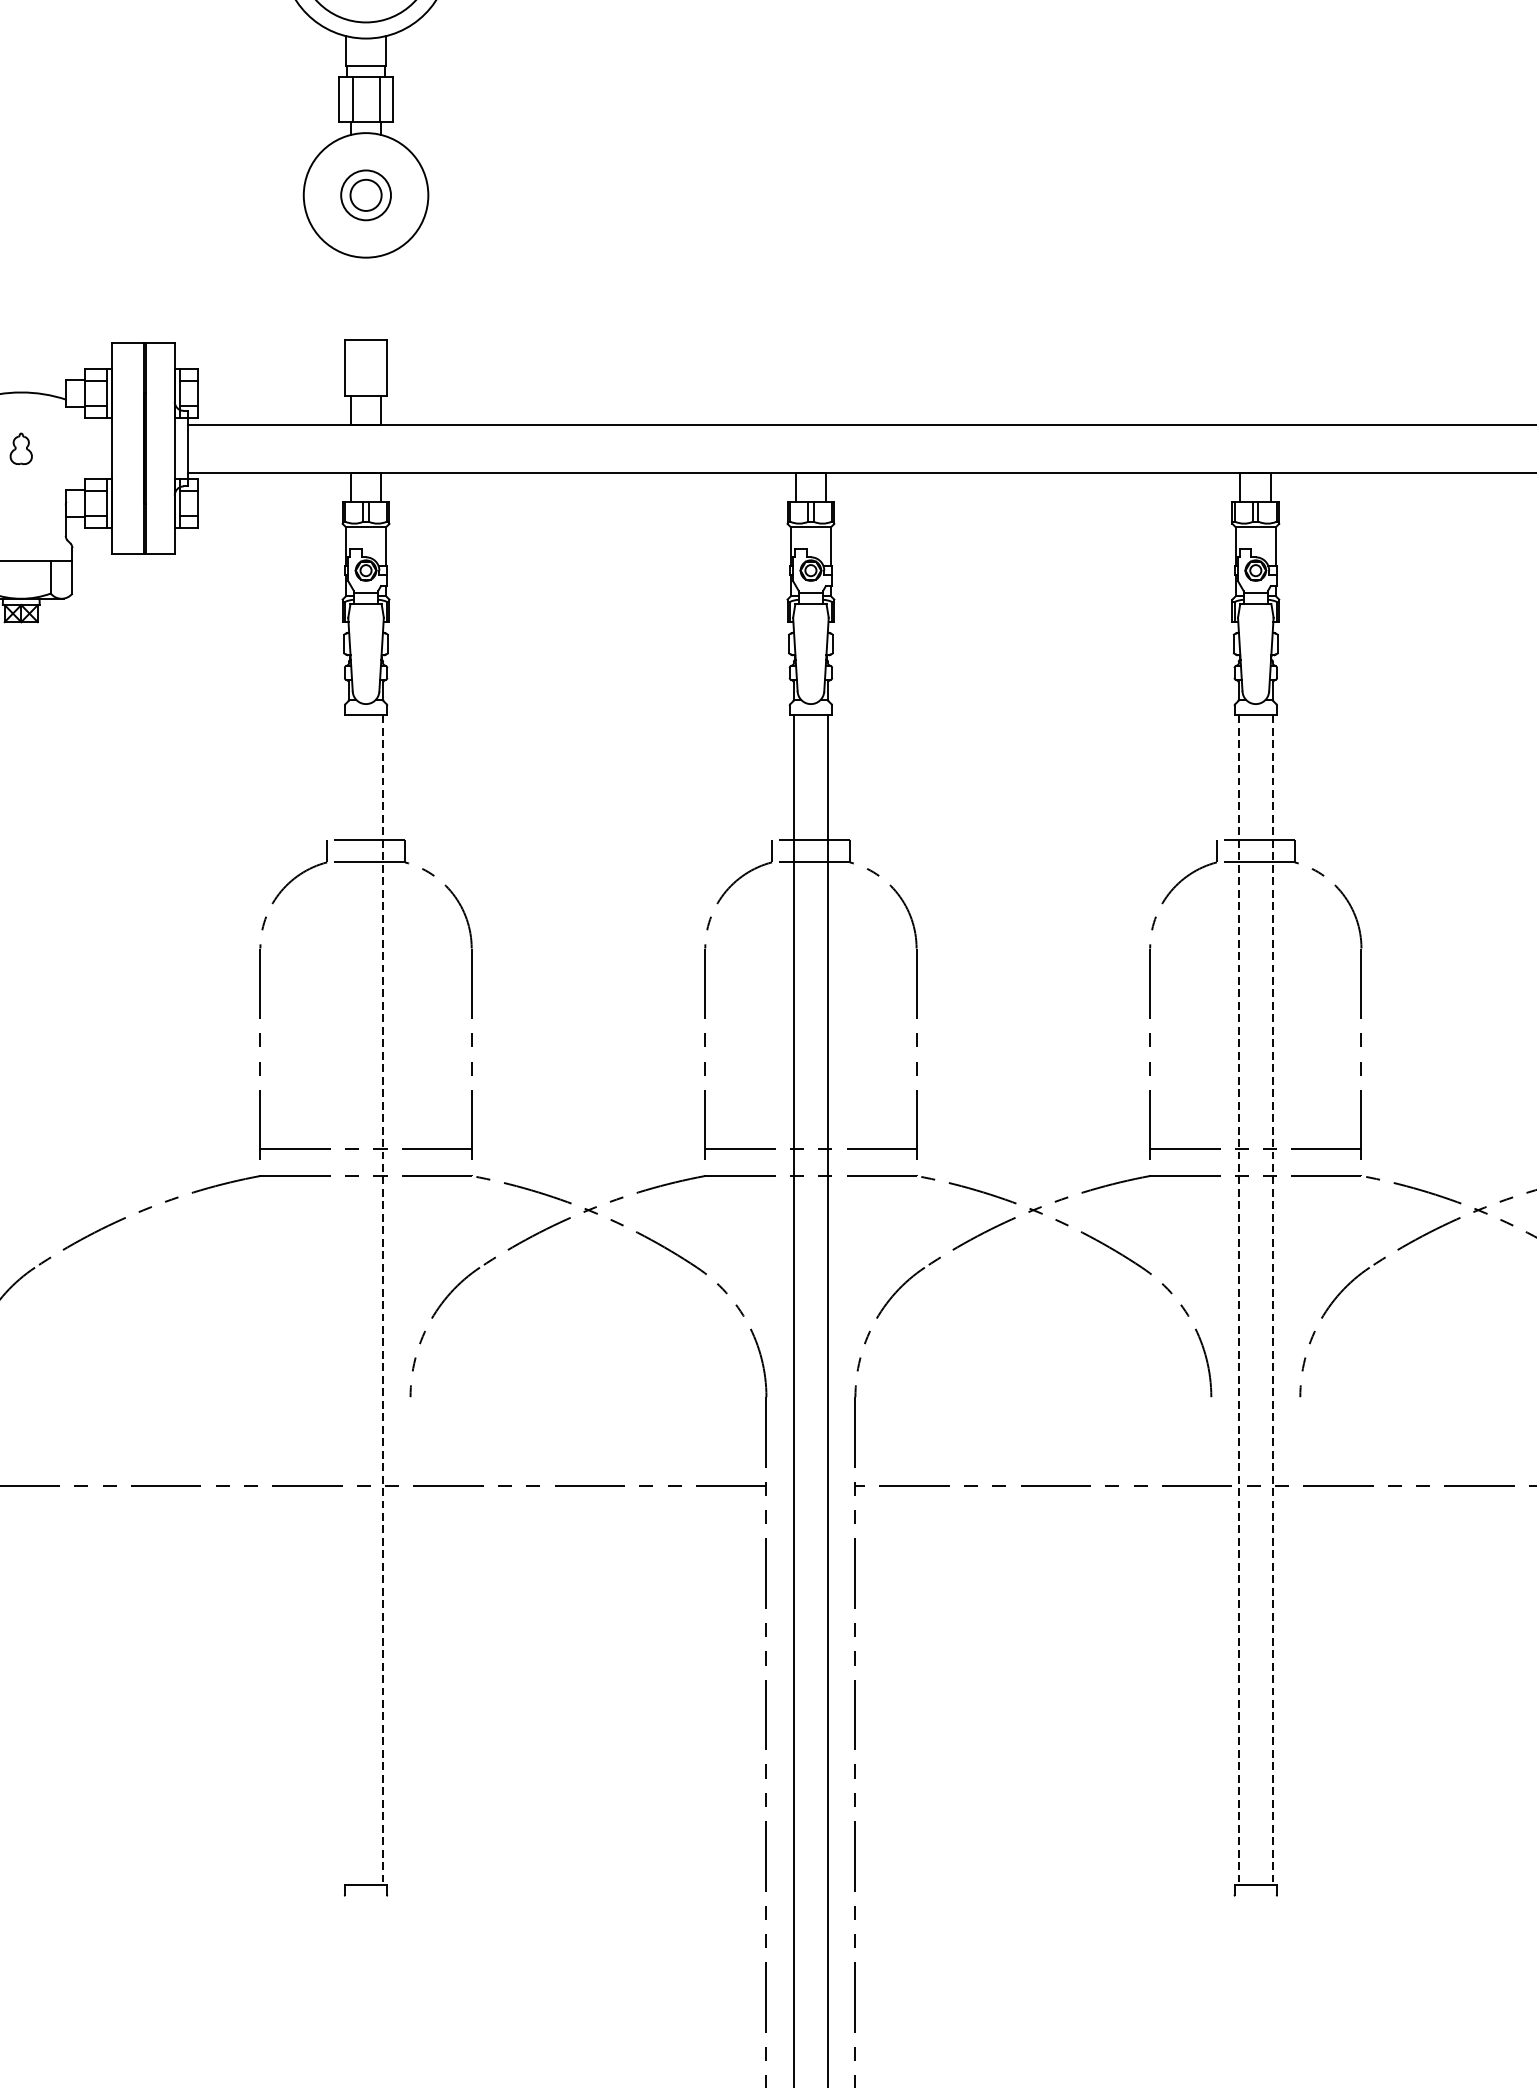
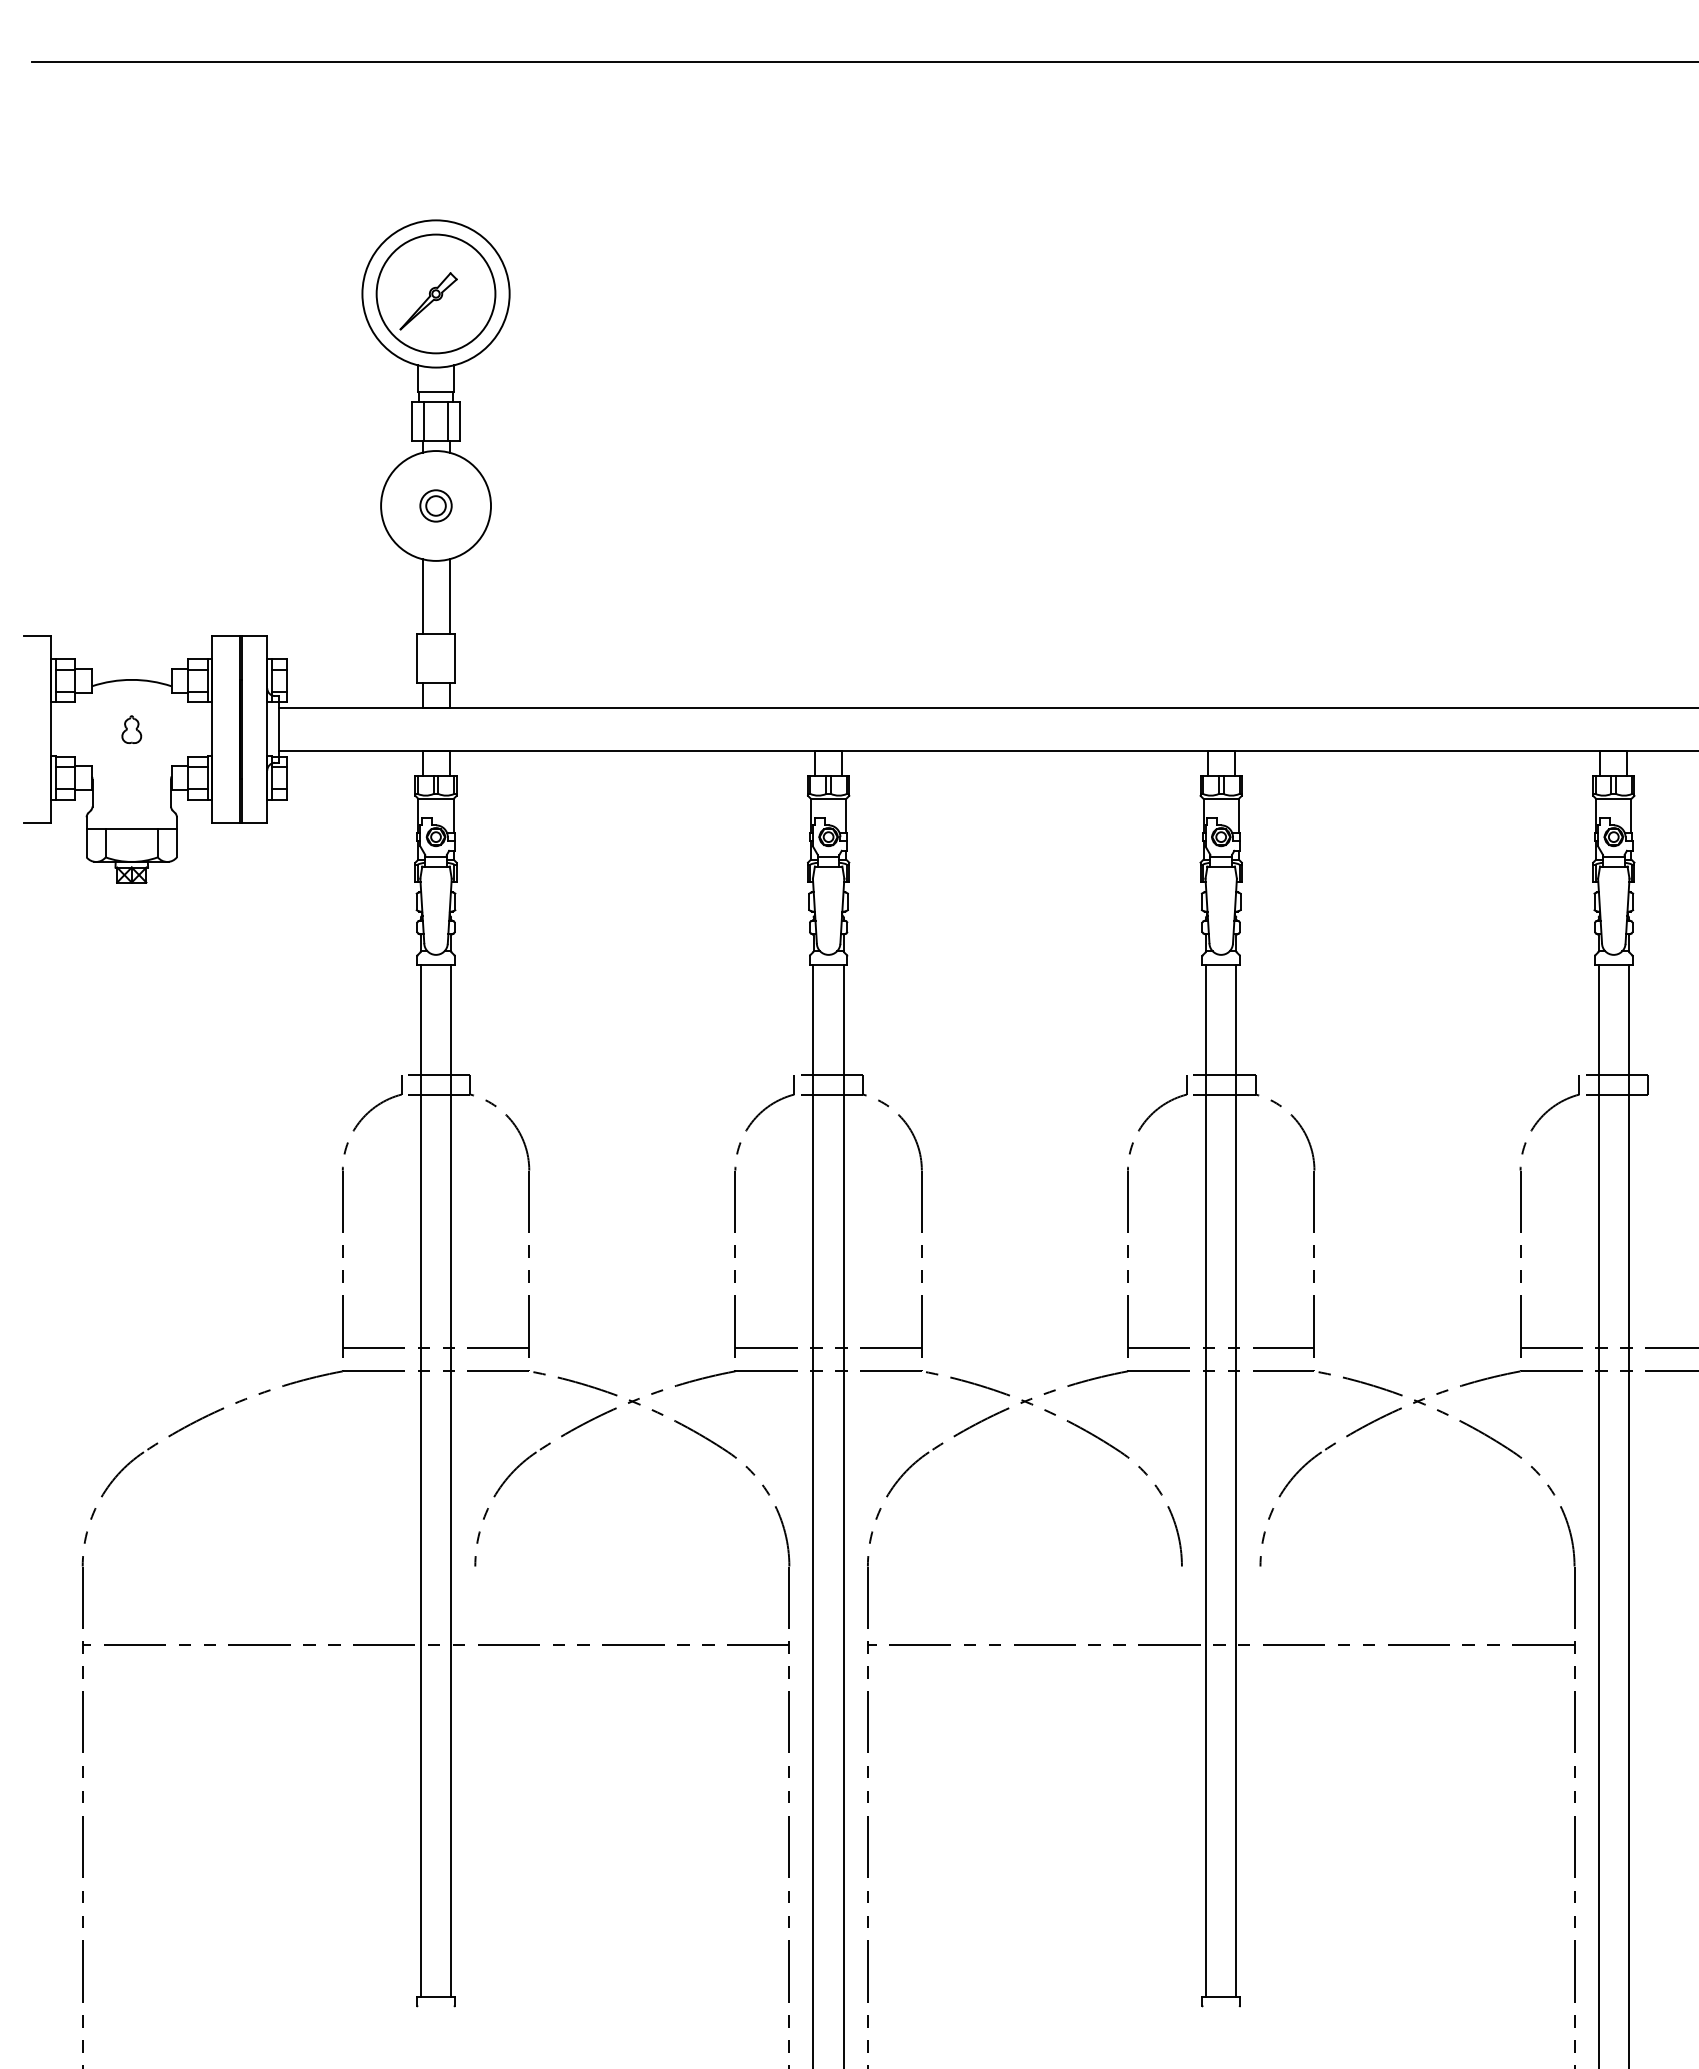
part: (365, 194) -> (435, 505), size x0.71
line: (350, 297) -> (422, 596), added
line: (381, 297) -> (449, 596), added
line: (348, 1299) -> (420, 1480), added
line: (383, 1300) -> (451, 1481), dashed -> solid
line: (1239, 1300) -> (1206, 1481), dashed -> solid
line: (1273, 1300) -> (1236, 1481), dashed -> solid

